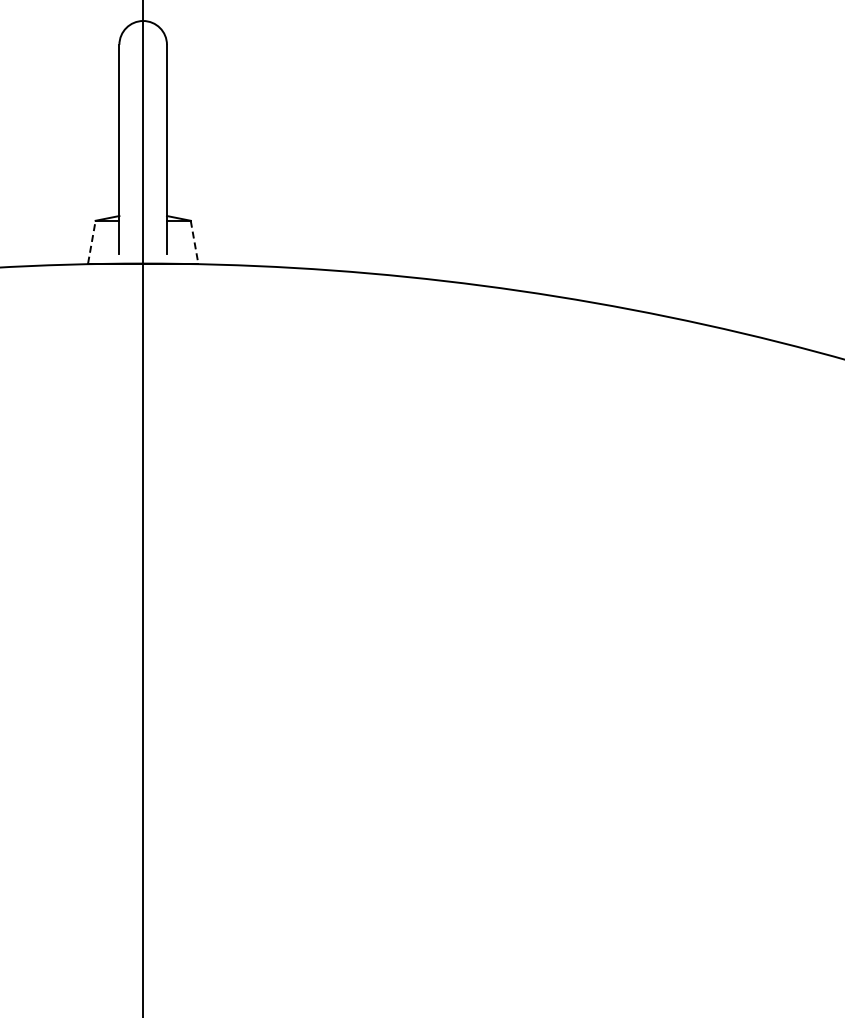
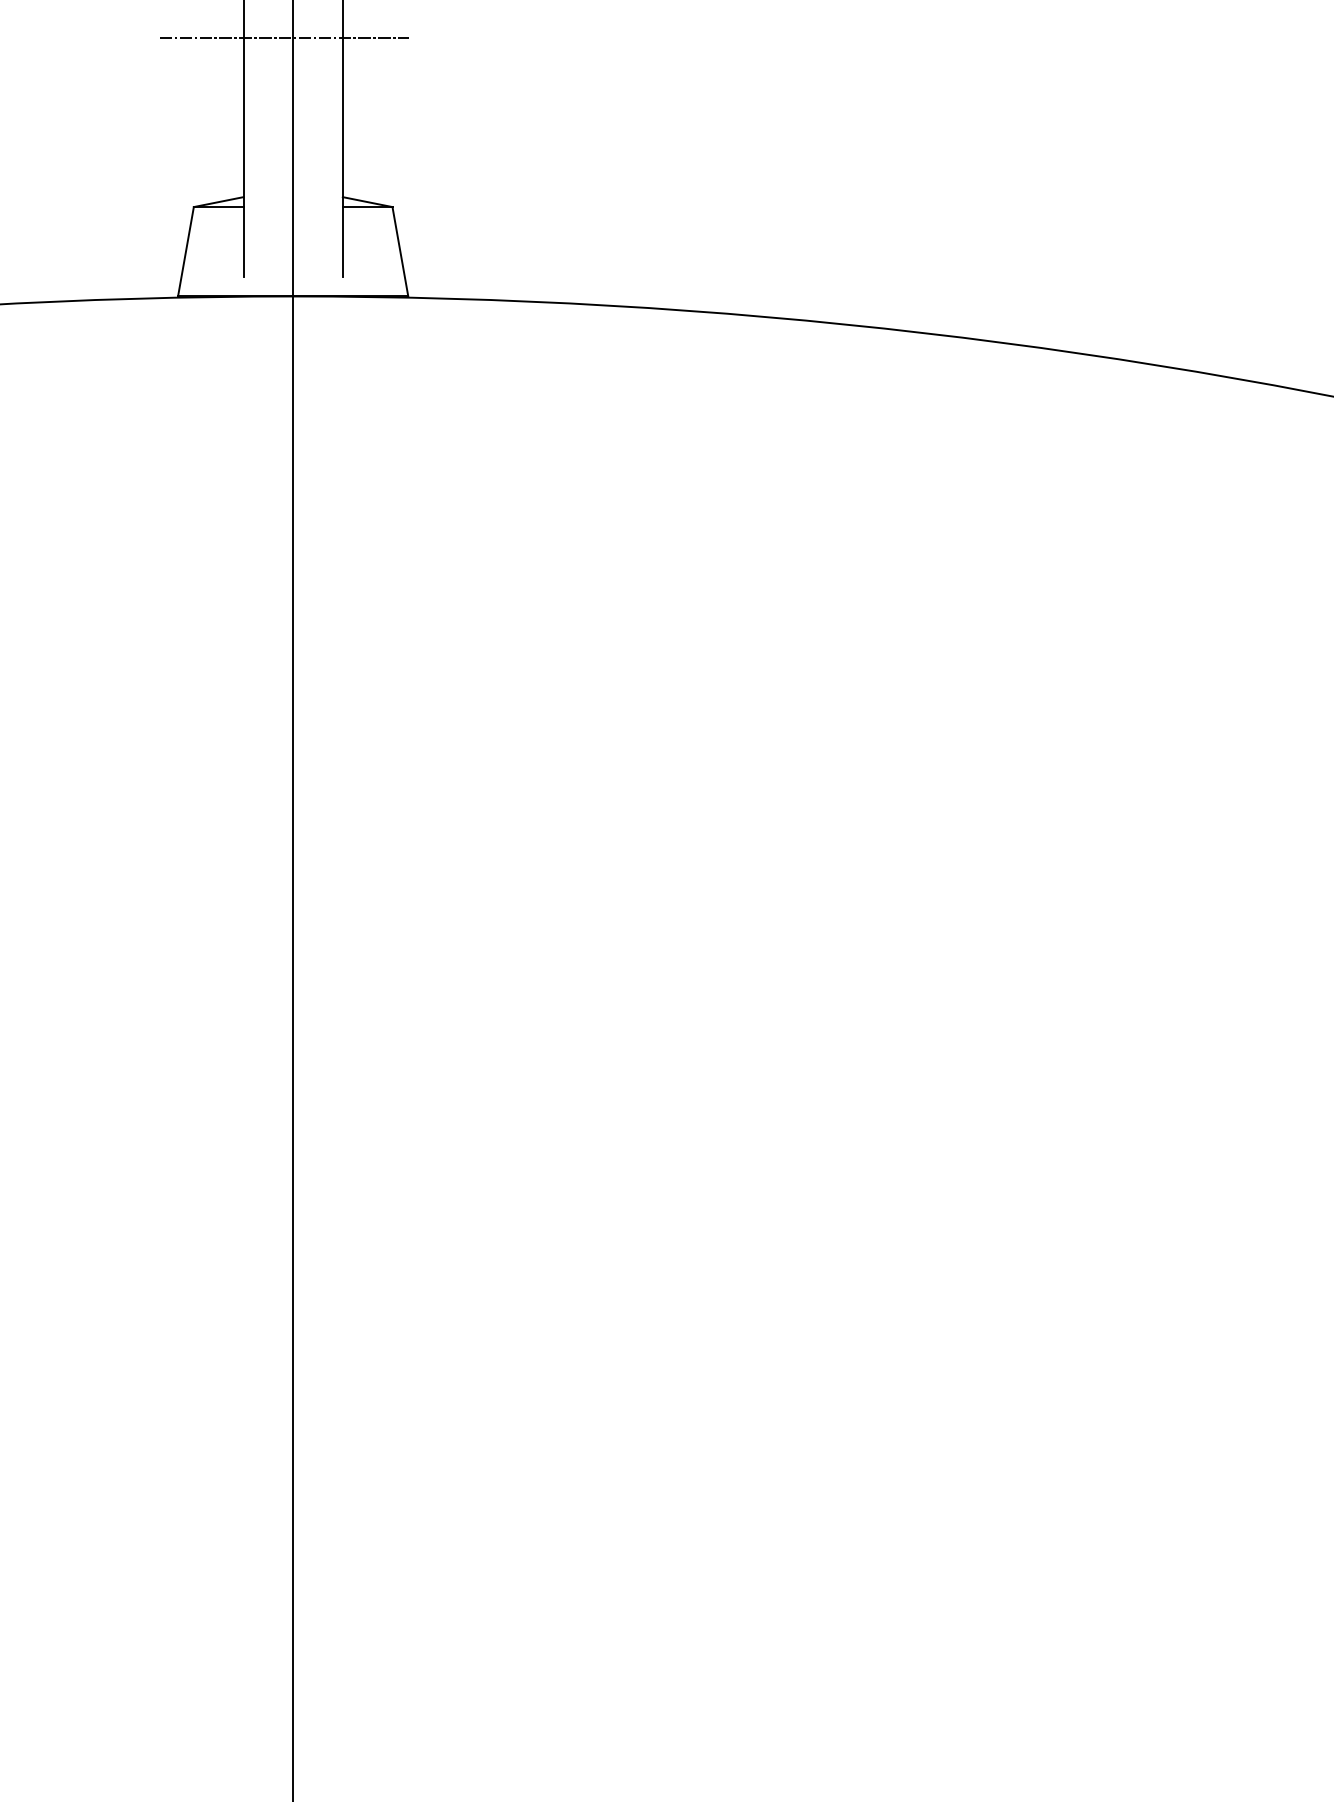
line: (138, 139) -> (283, 37), added
line: (91, 242) -> (185, 252), dashed -> solid
line: (194, 242) -> (400, 252), dashed -> solid

